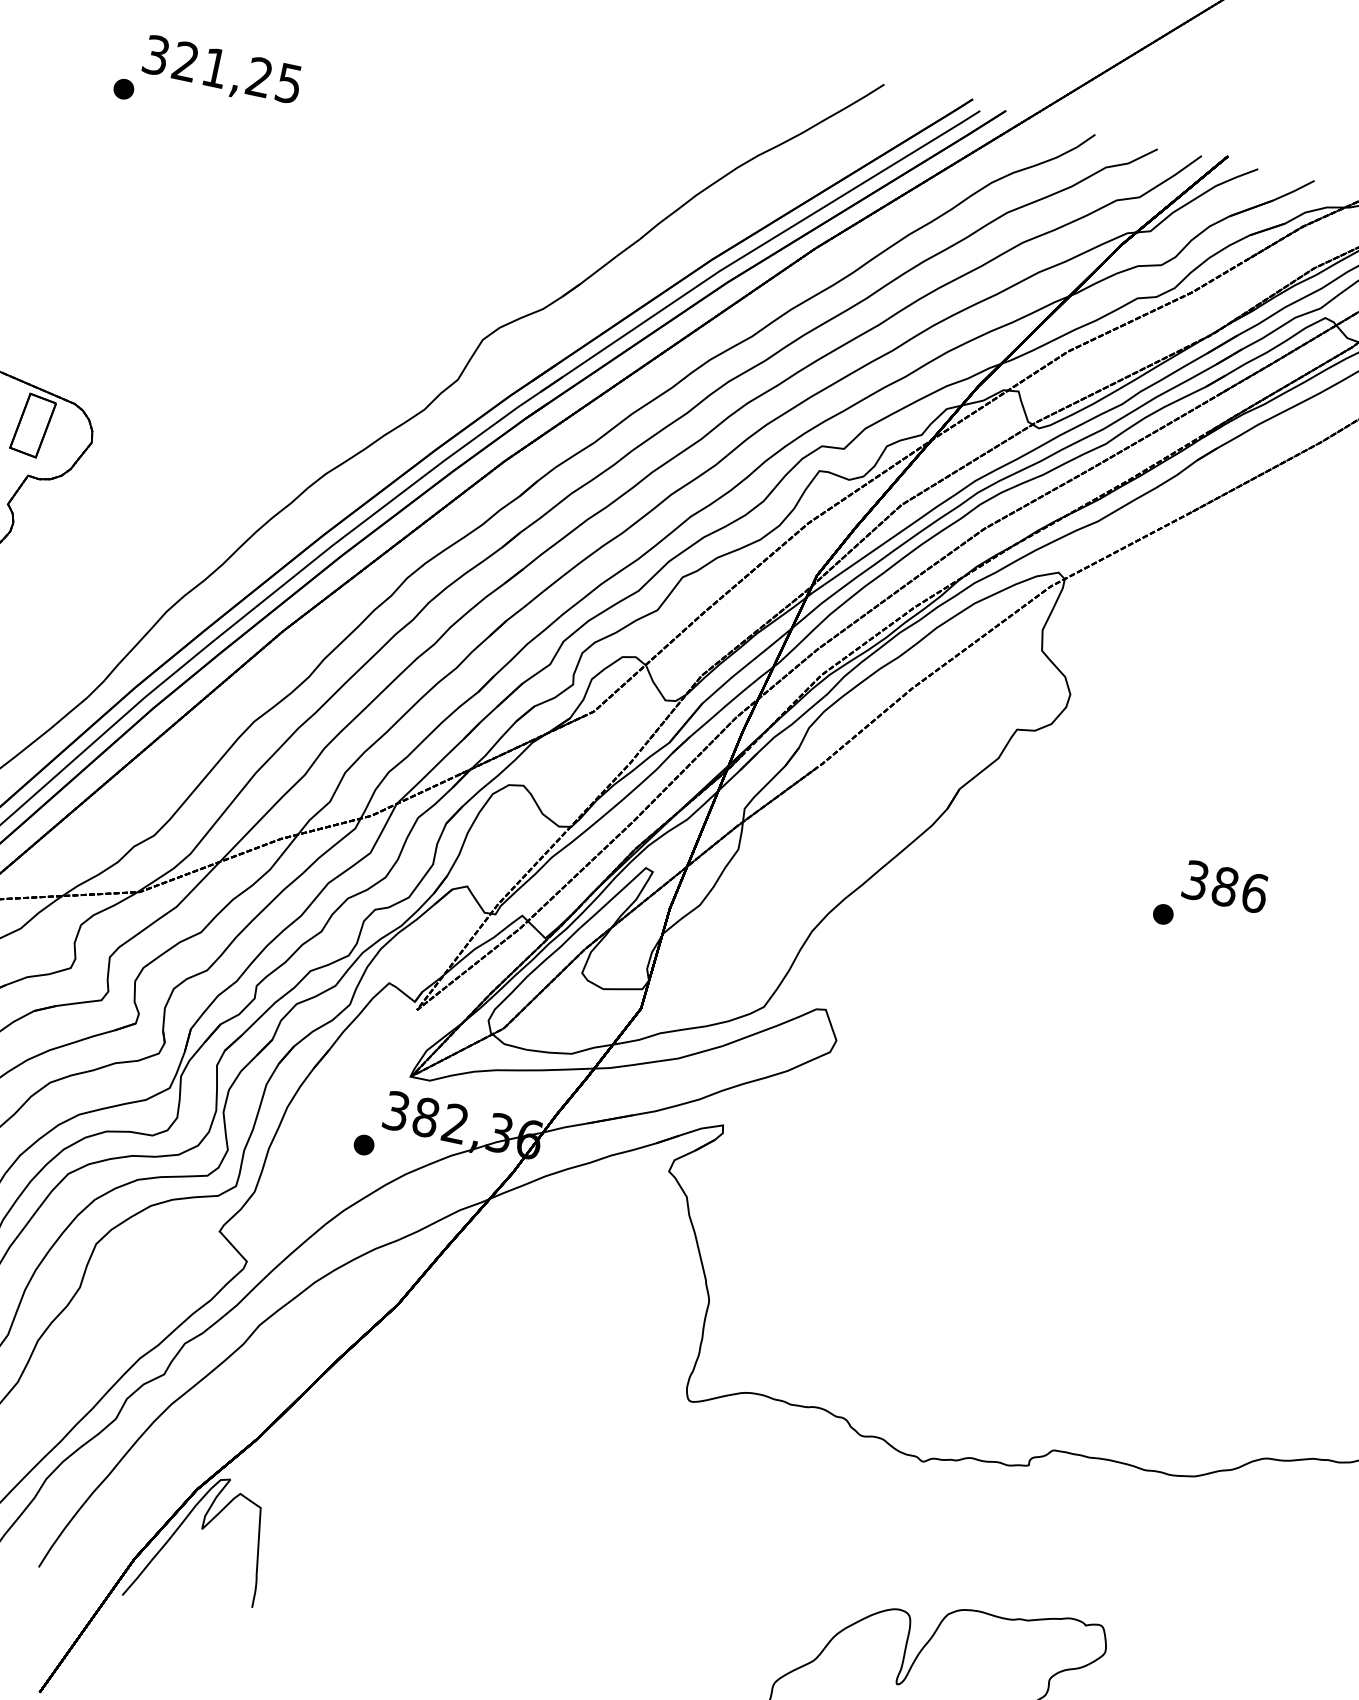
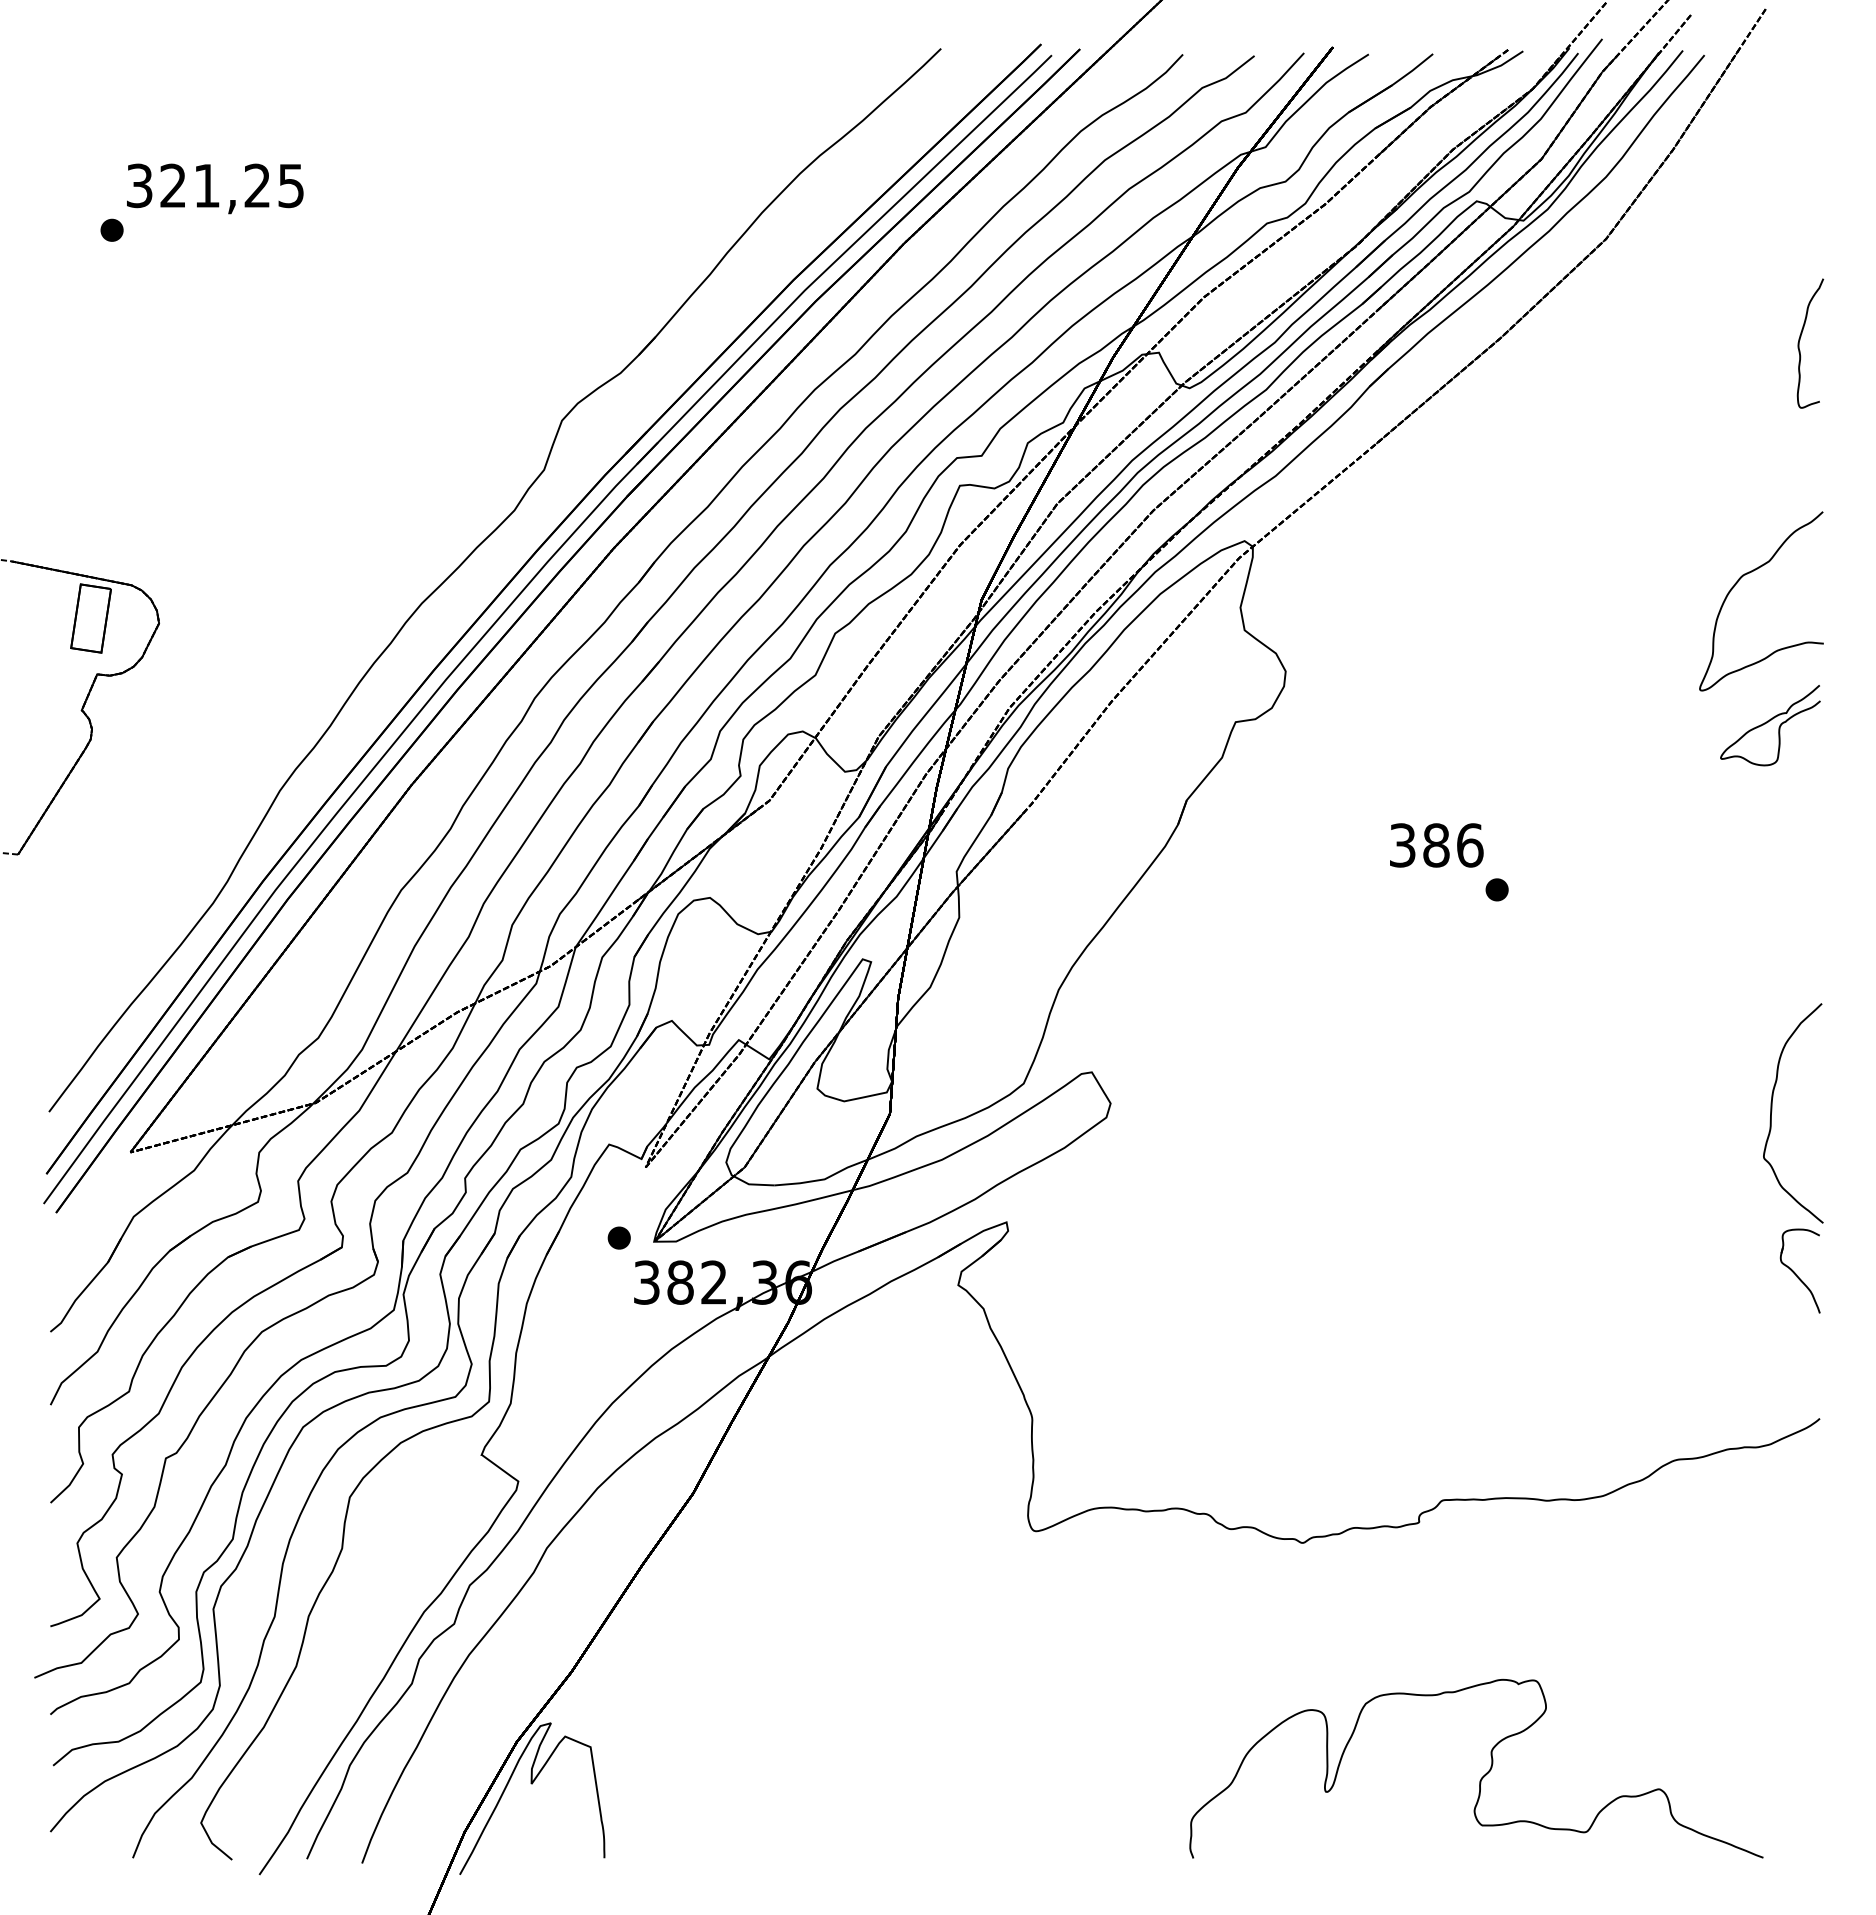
text: (1225, 886) -> (1436, 845), moved
part: (1162, 913) -> (1496, 889), moved
part: (363, 1144) -> (618, 1237), moved

